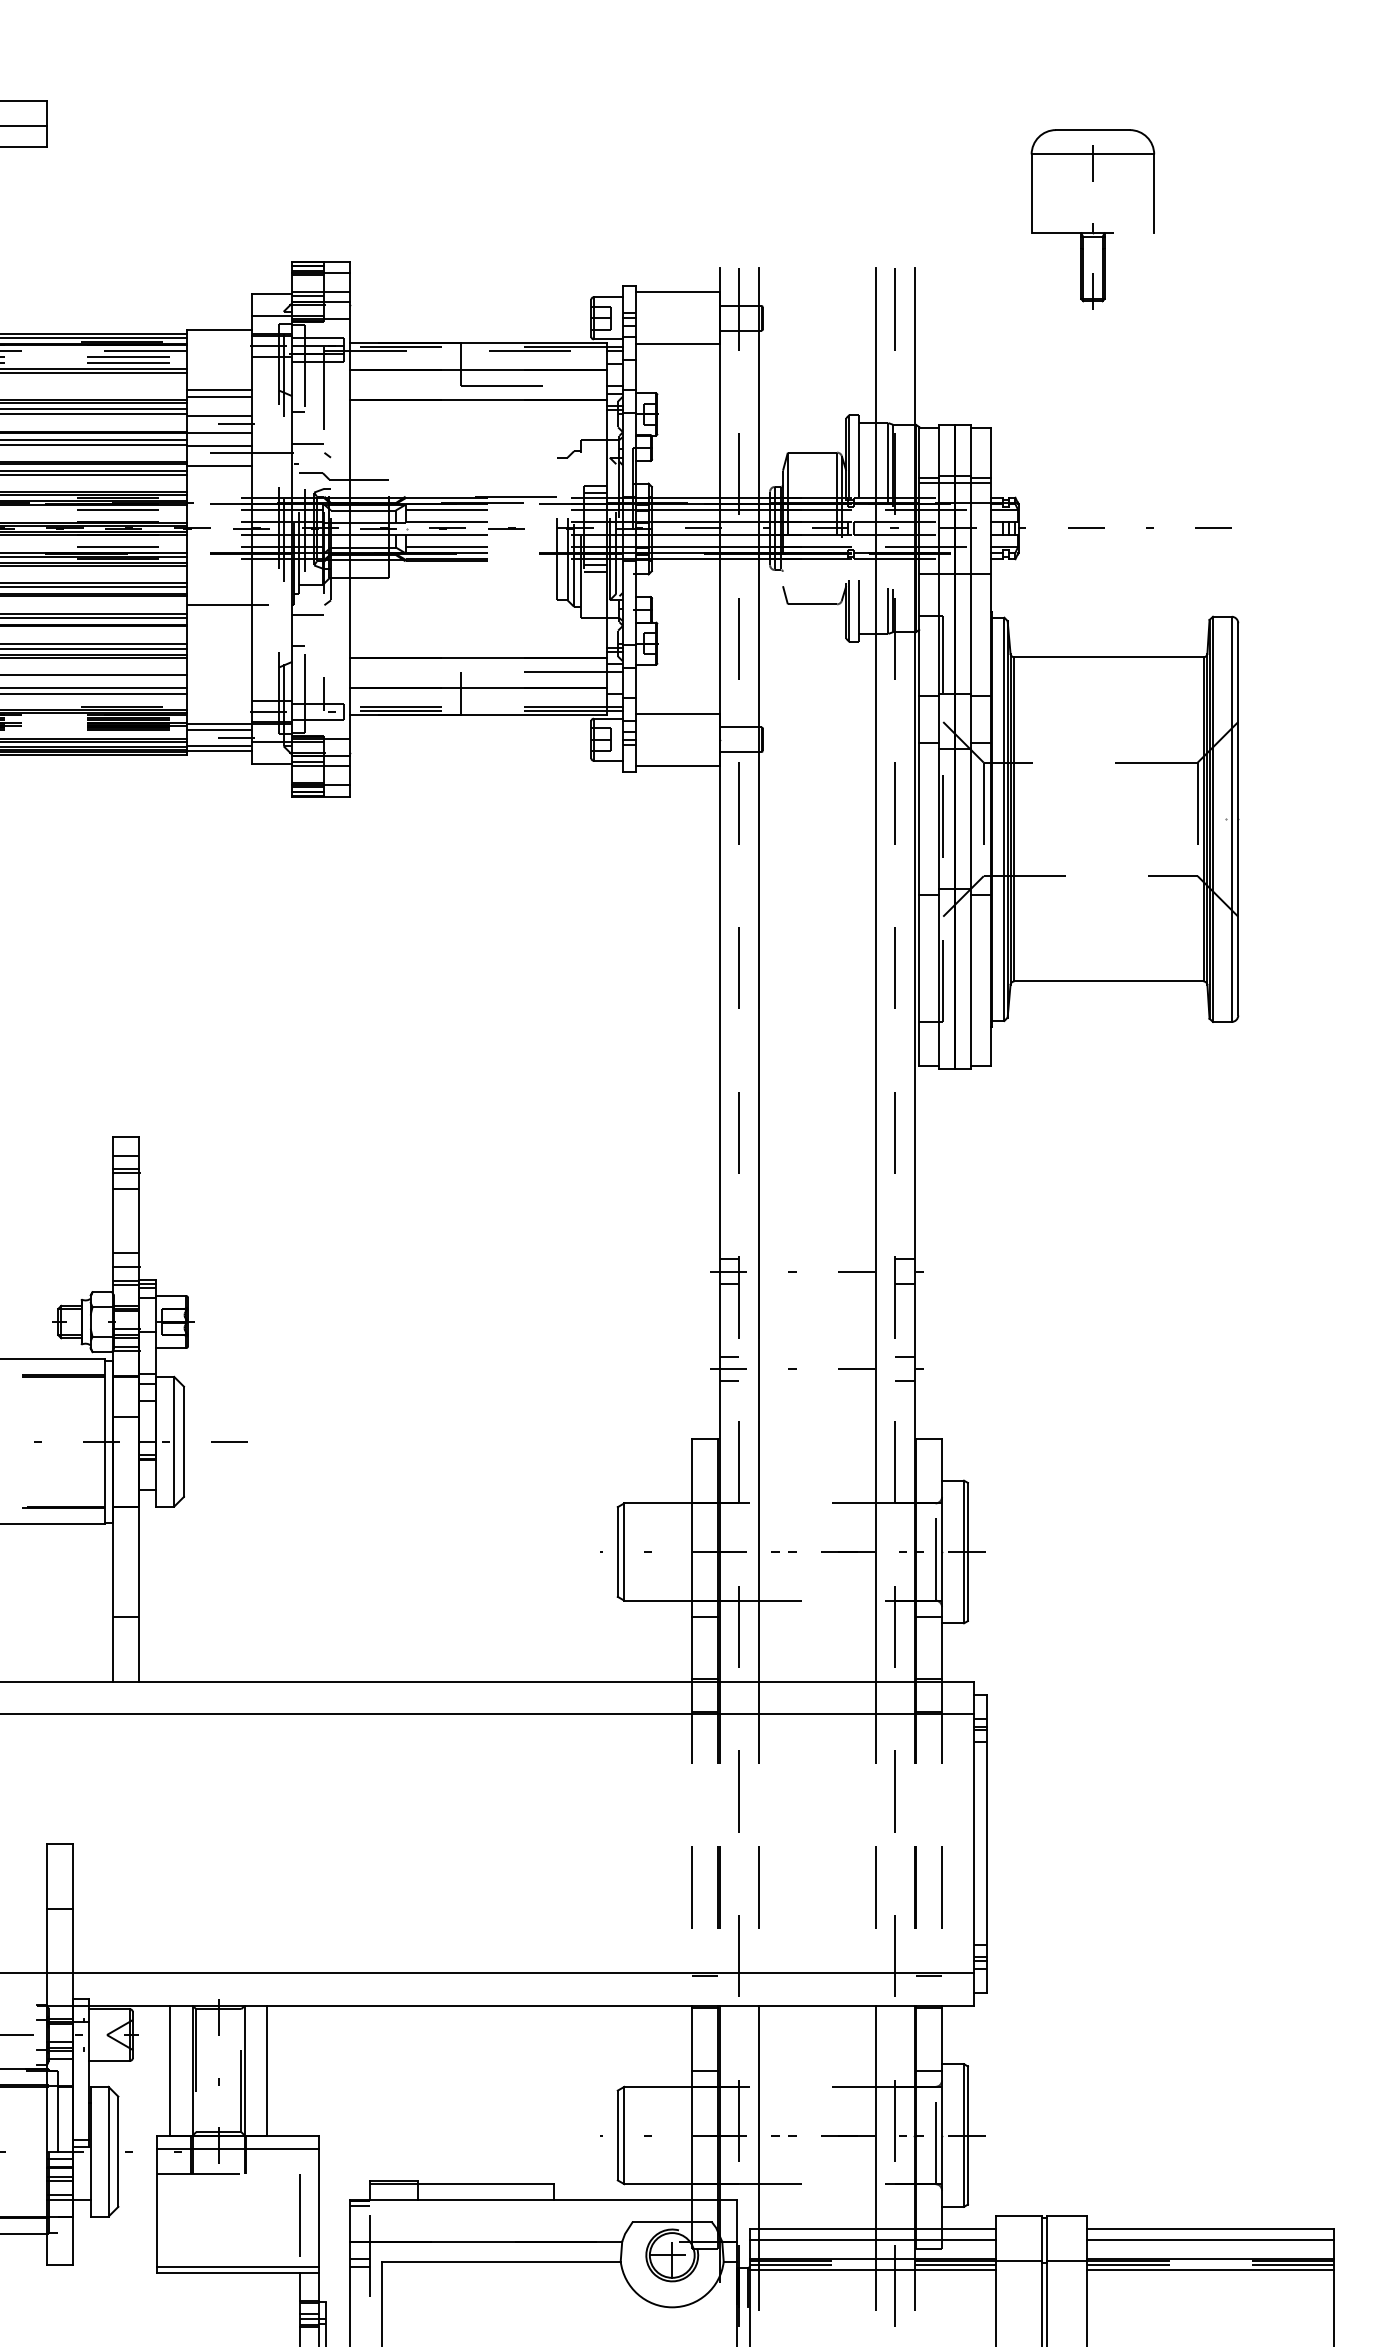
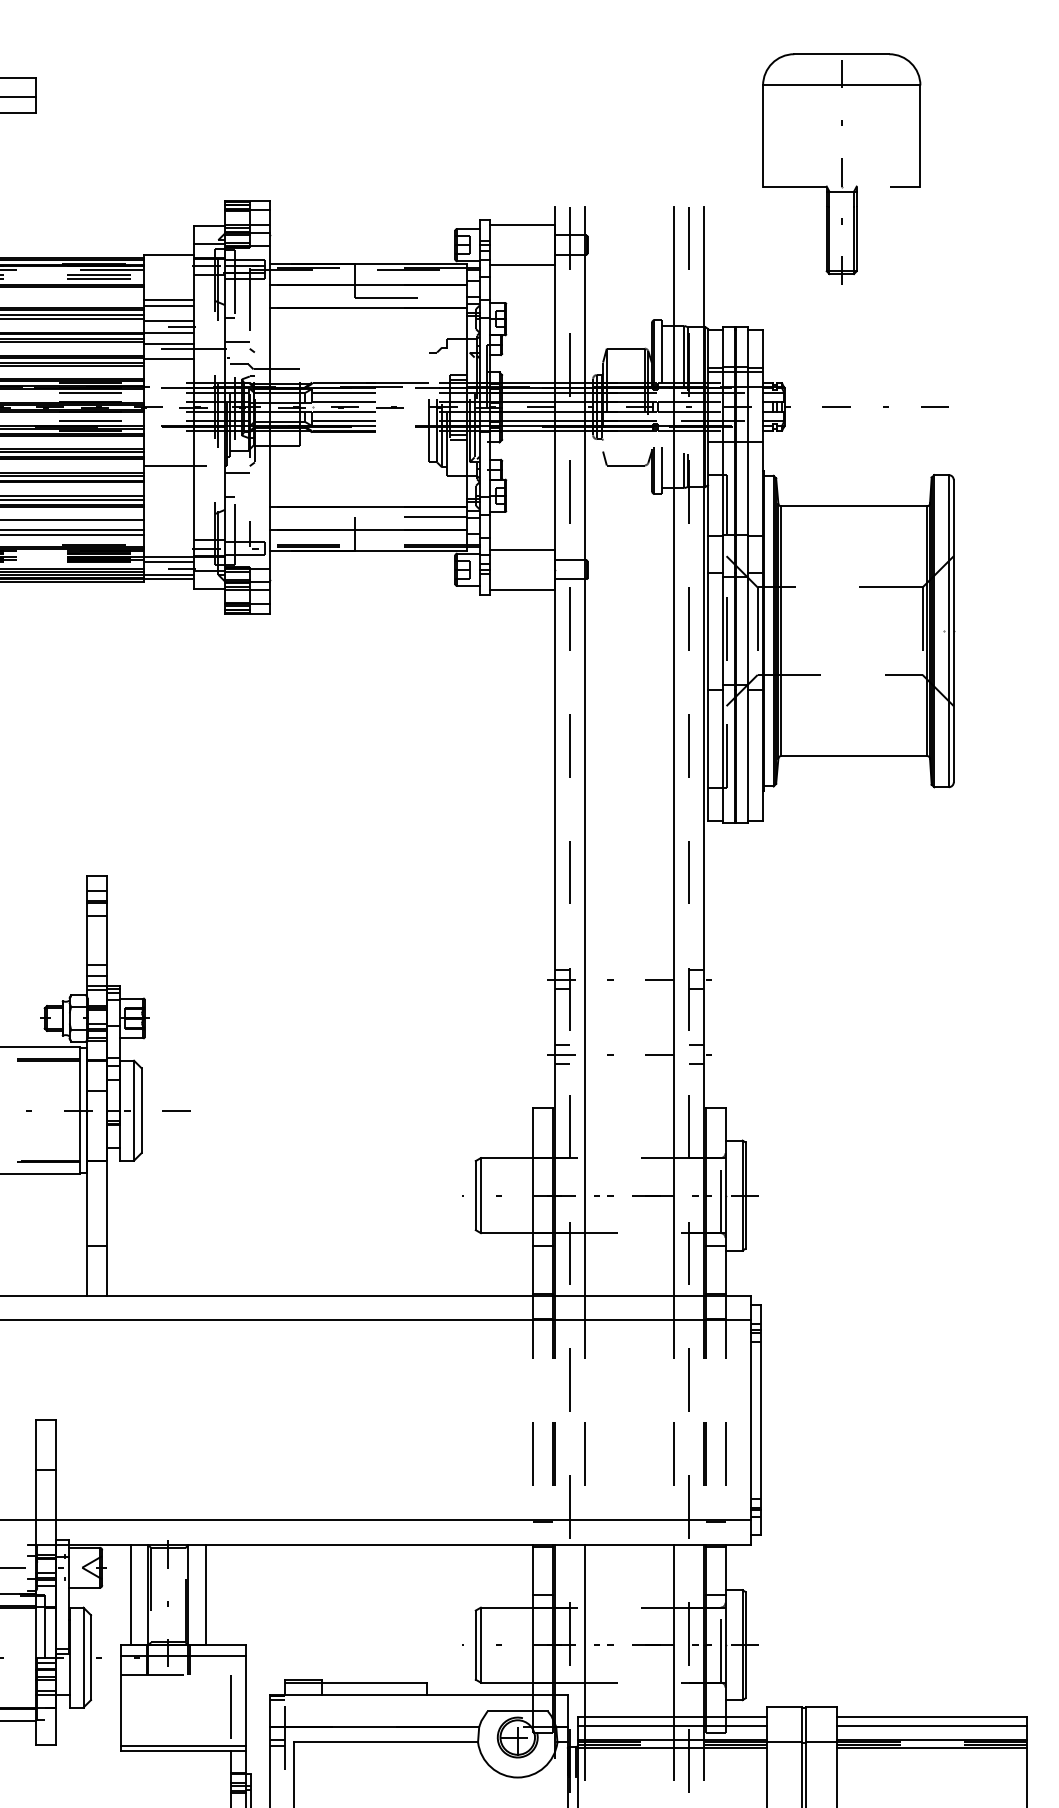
part: (1092, 218) -> (841, 168), size x1.67

